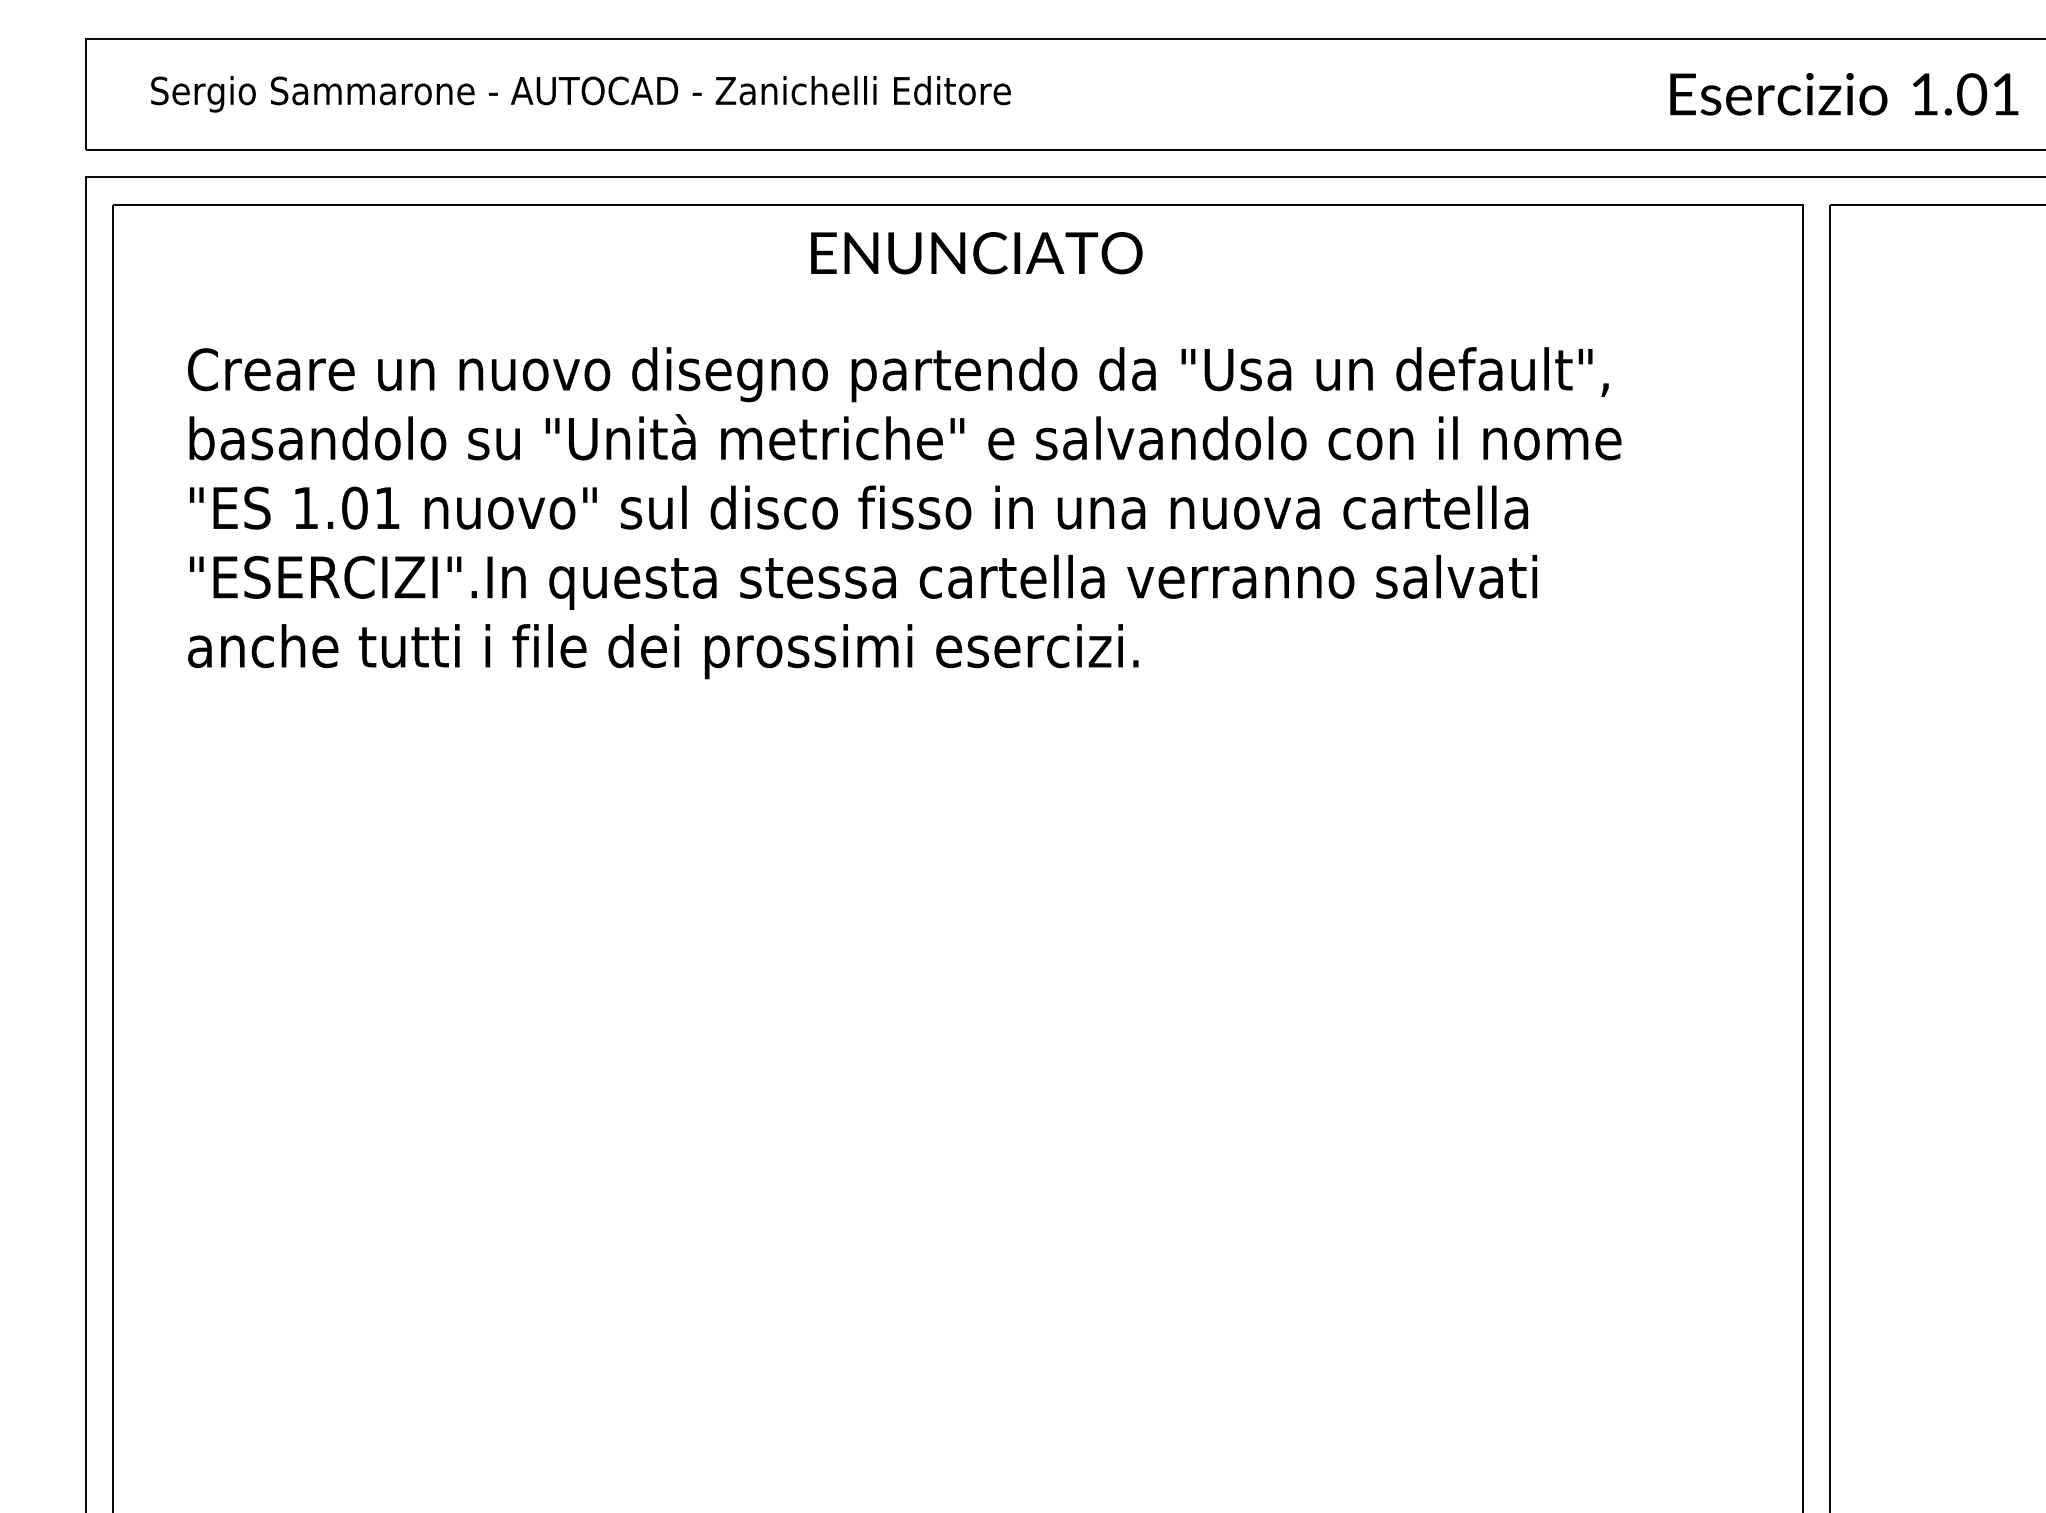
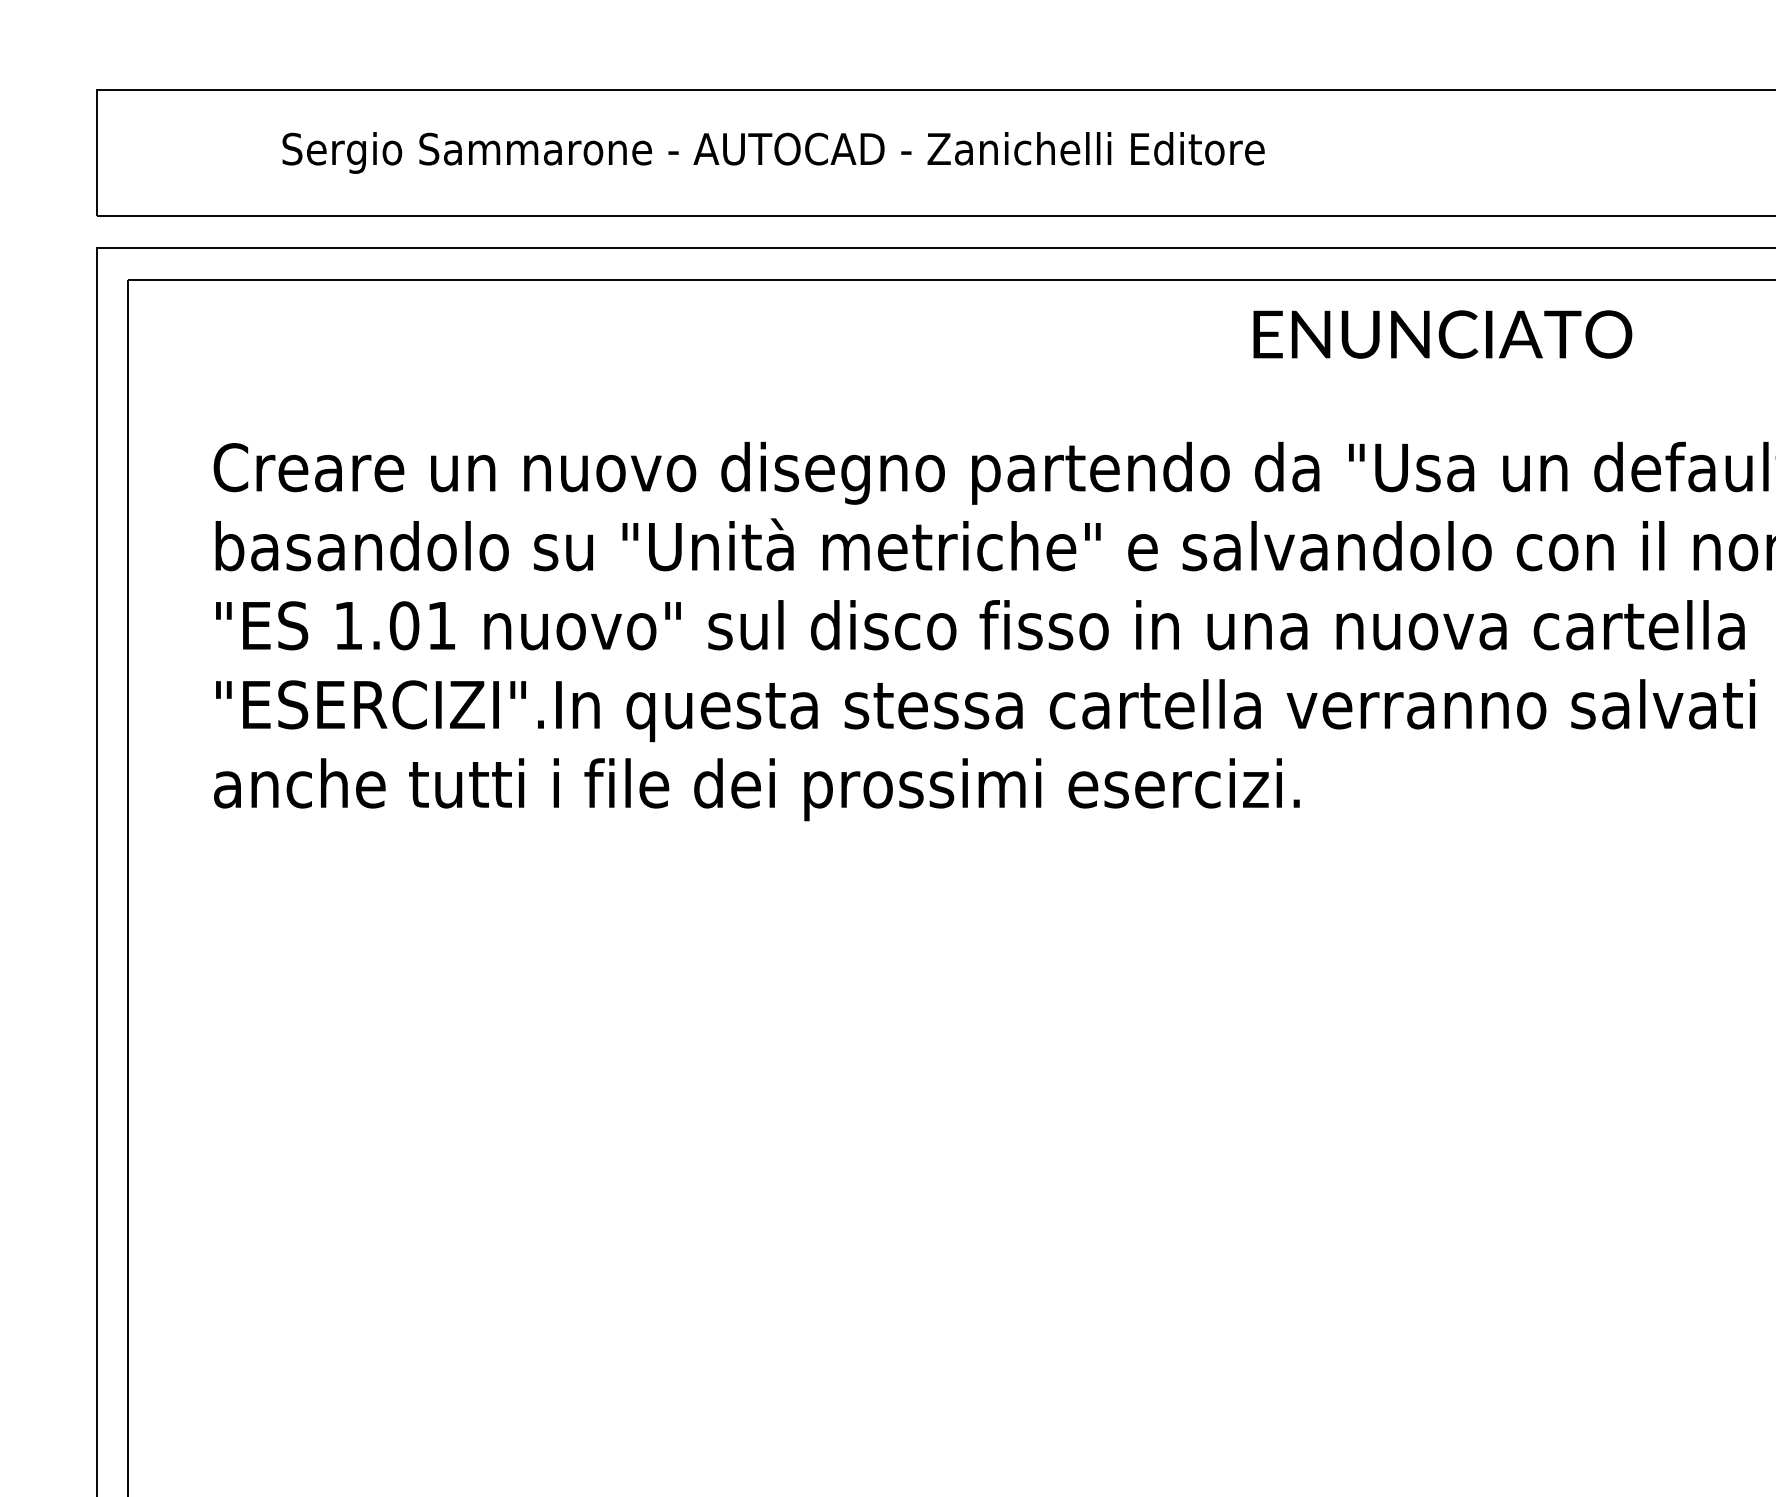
text: (580, 94) -> (773, 153), moved
text: (976, 253) -> (1442, 334), moved

